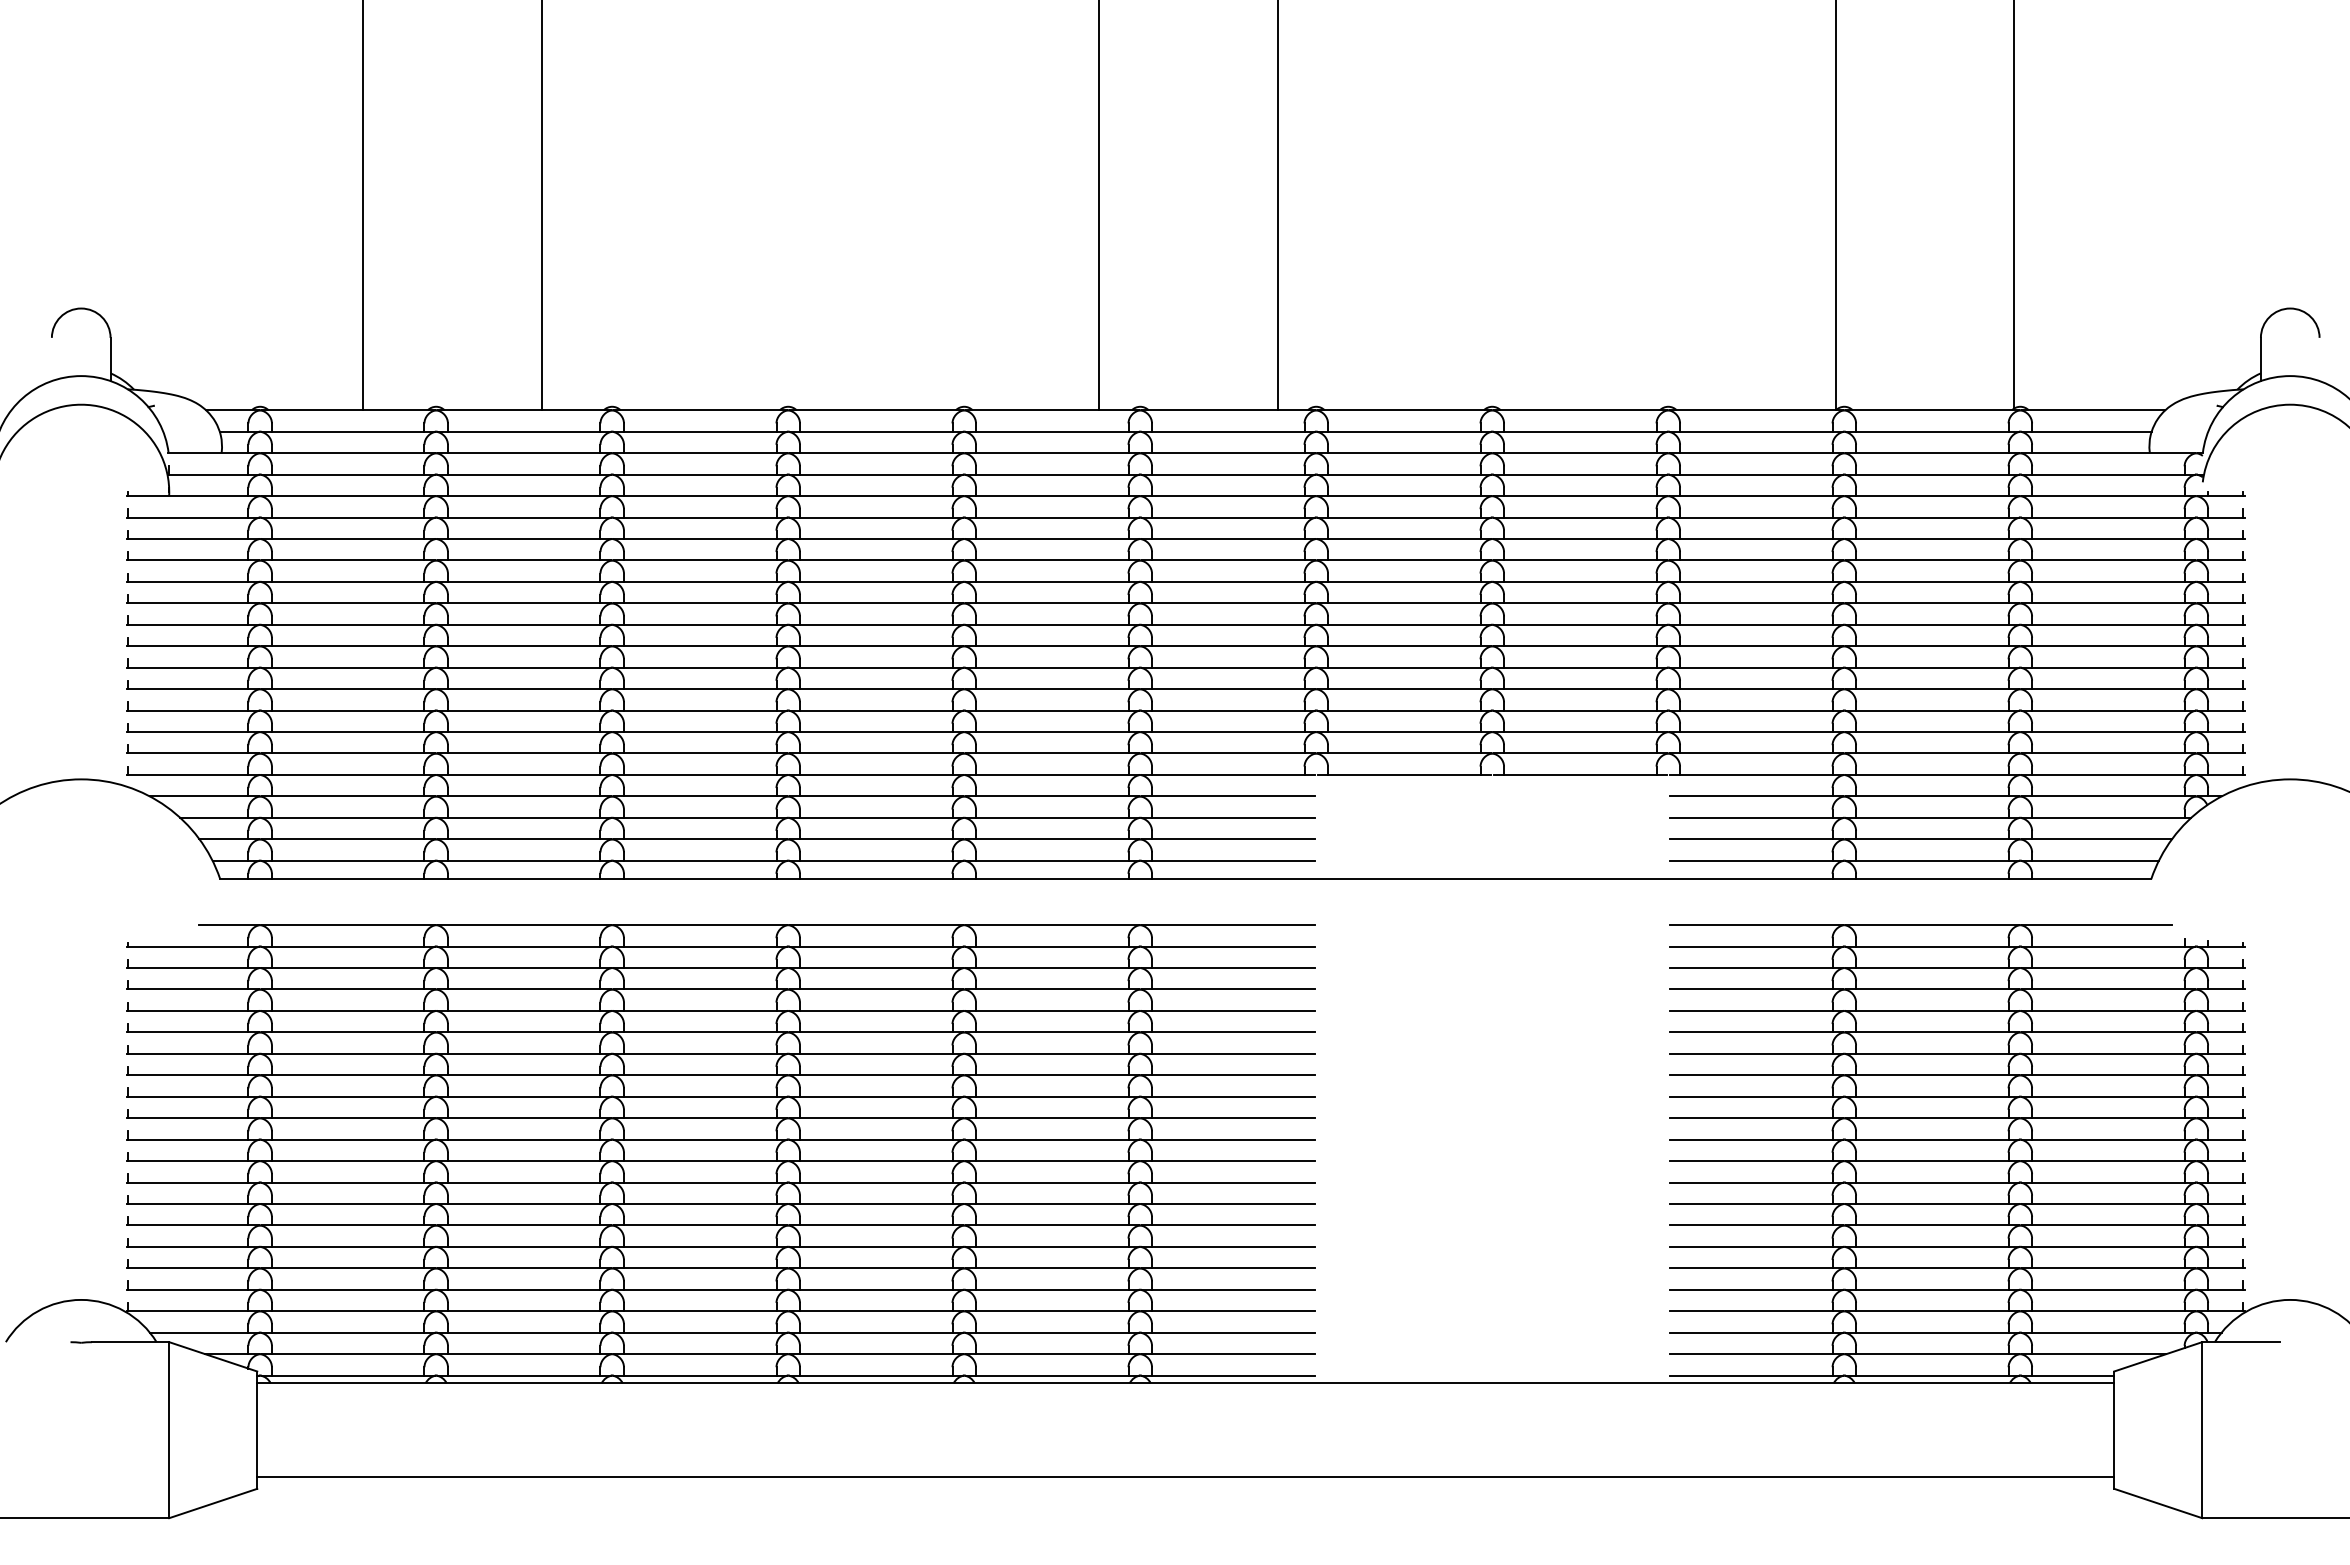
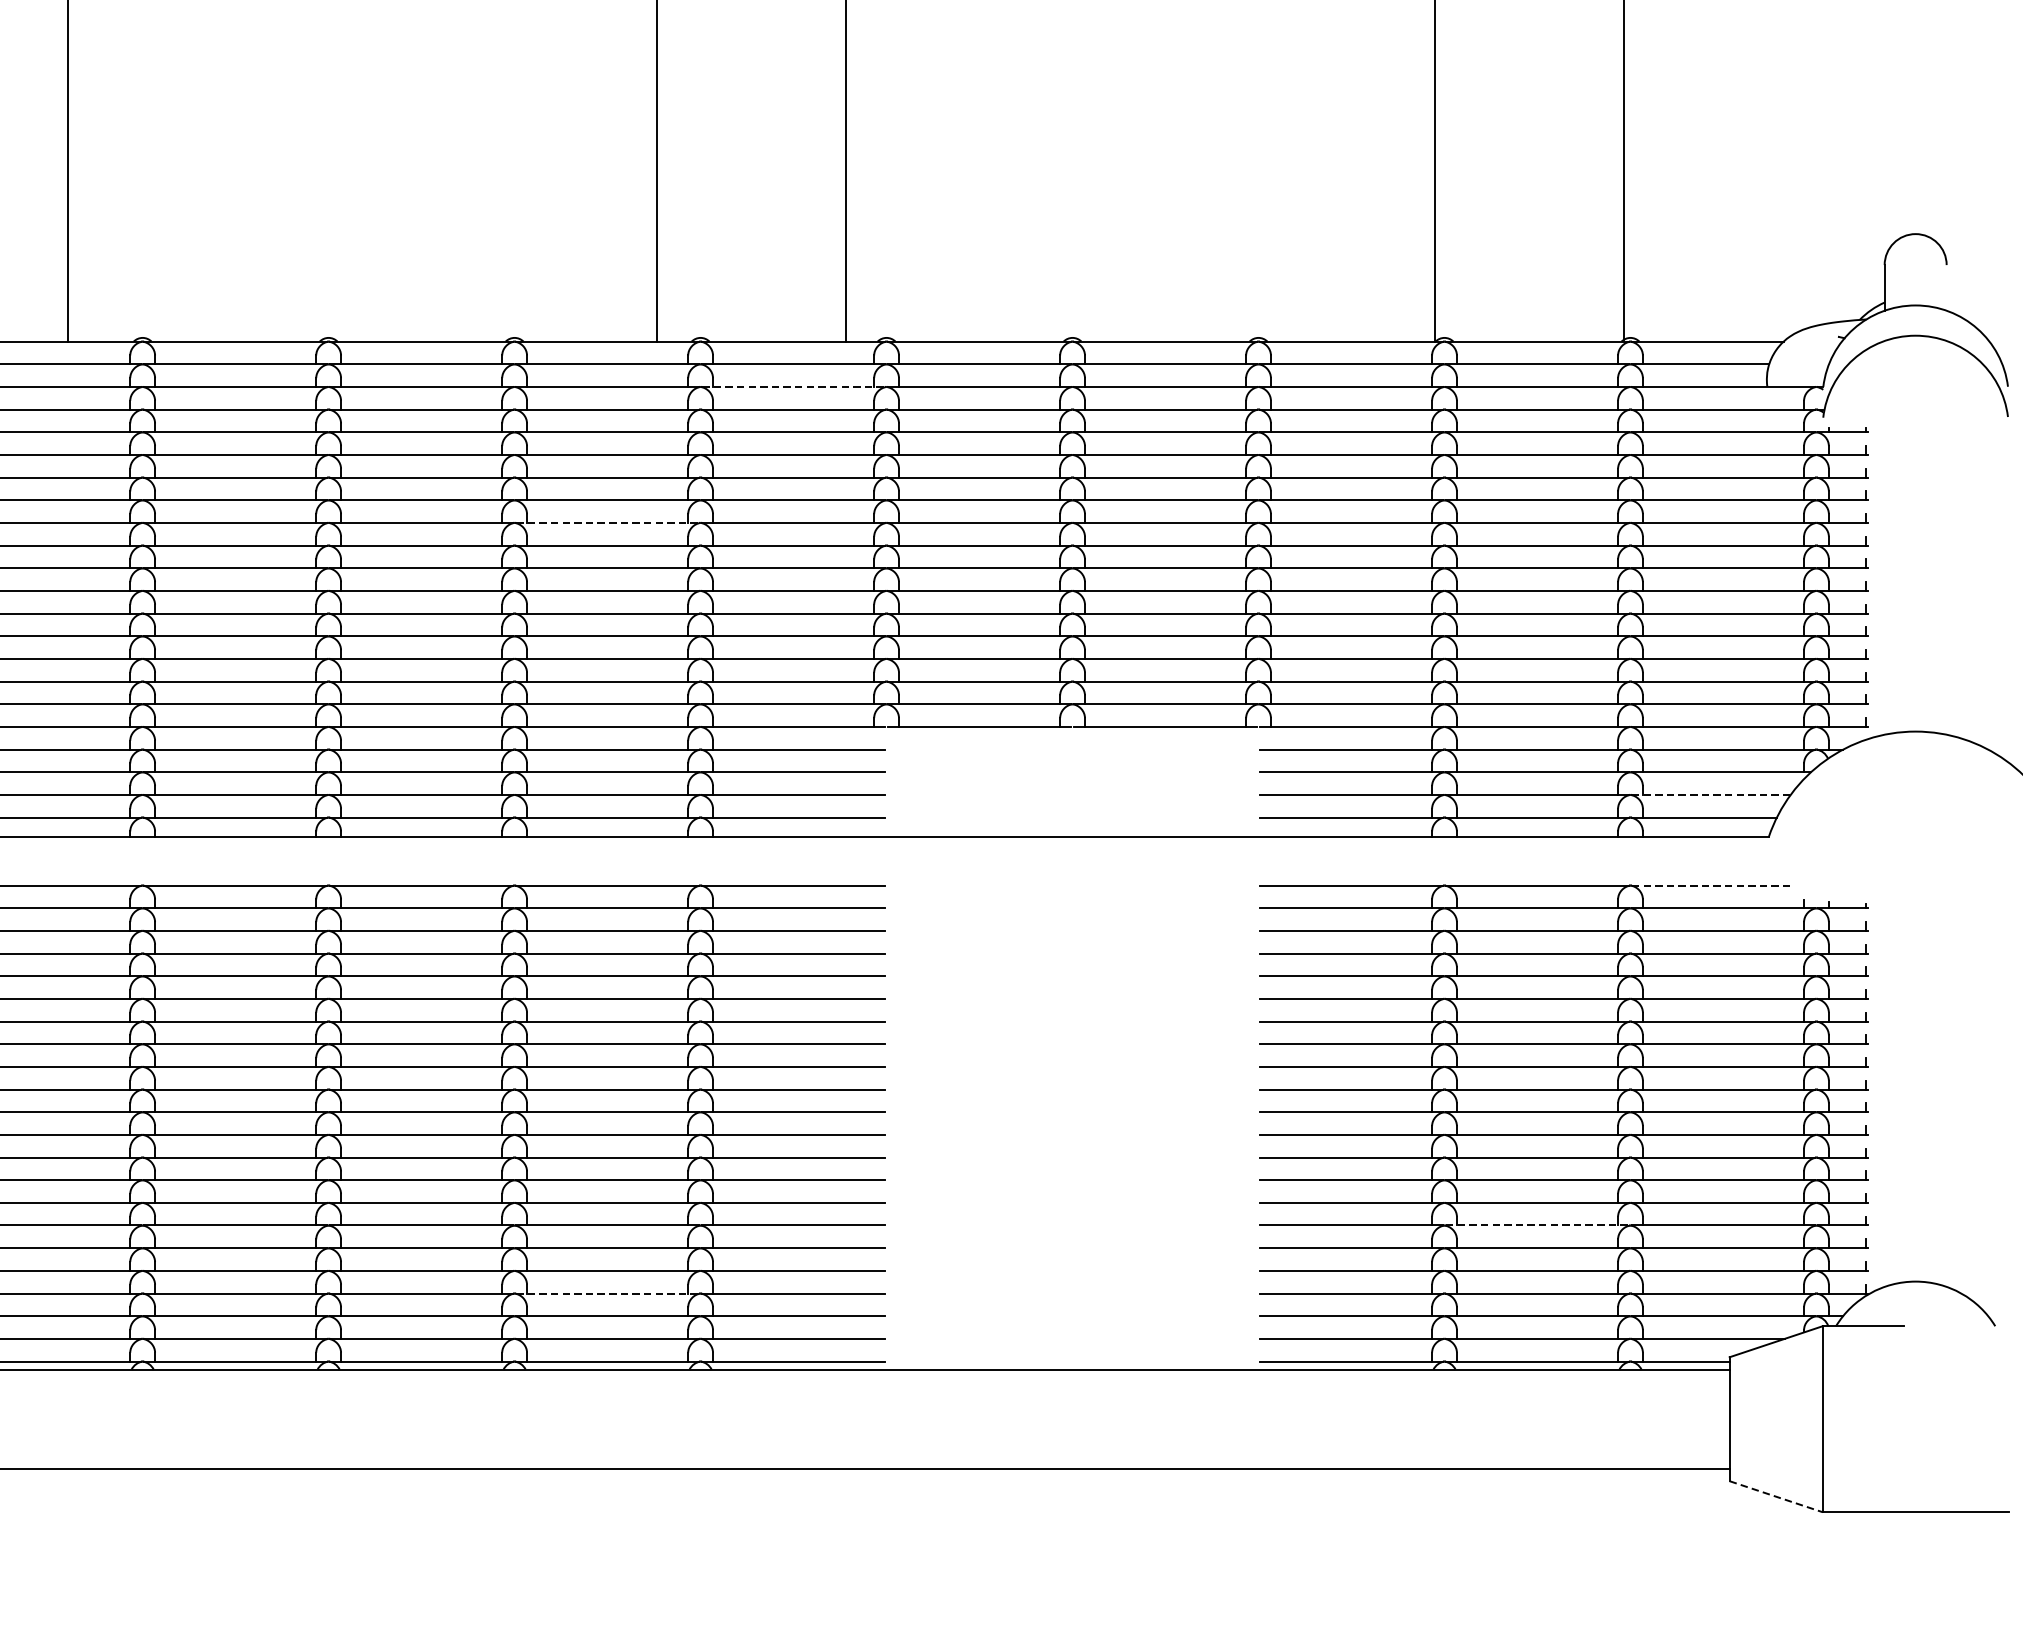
line: (1228, 453) -> (793, 387), solid -> dashed
line: (1052, 581) -> (607, 522), solid -> dashed
line: (2097, 839) -> (1712, 795), solid -> dashed
line: (2097, 925) -> (1712, 885), solid -> dashed
line: (1932, 1246) -> (1537, 1225), solid -> dashed
line: (1052, 1311) -> (607, 1293), solid -> dashed
line: (2158, 1503) -> (1776, 1496), solid -> dashed

